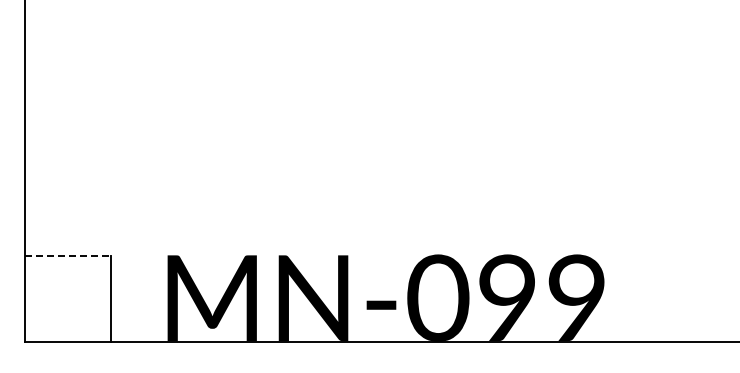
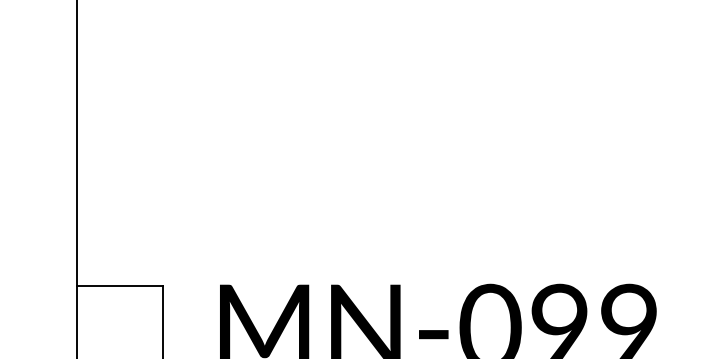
line: (67, 256) -> (119, 285), dashed -> solid

